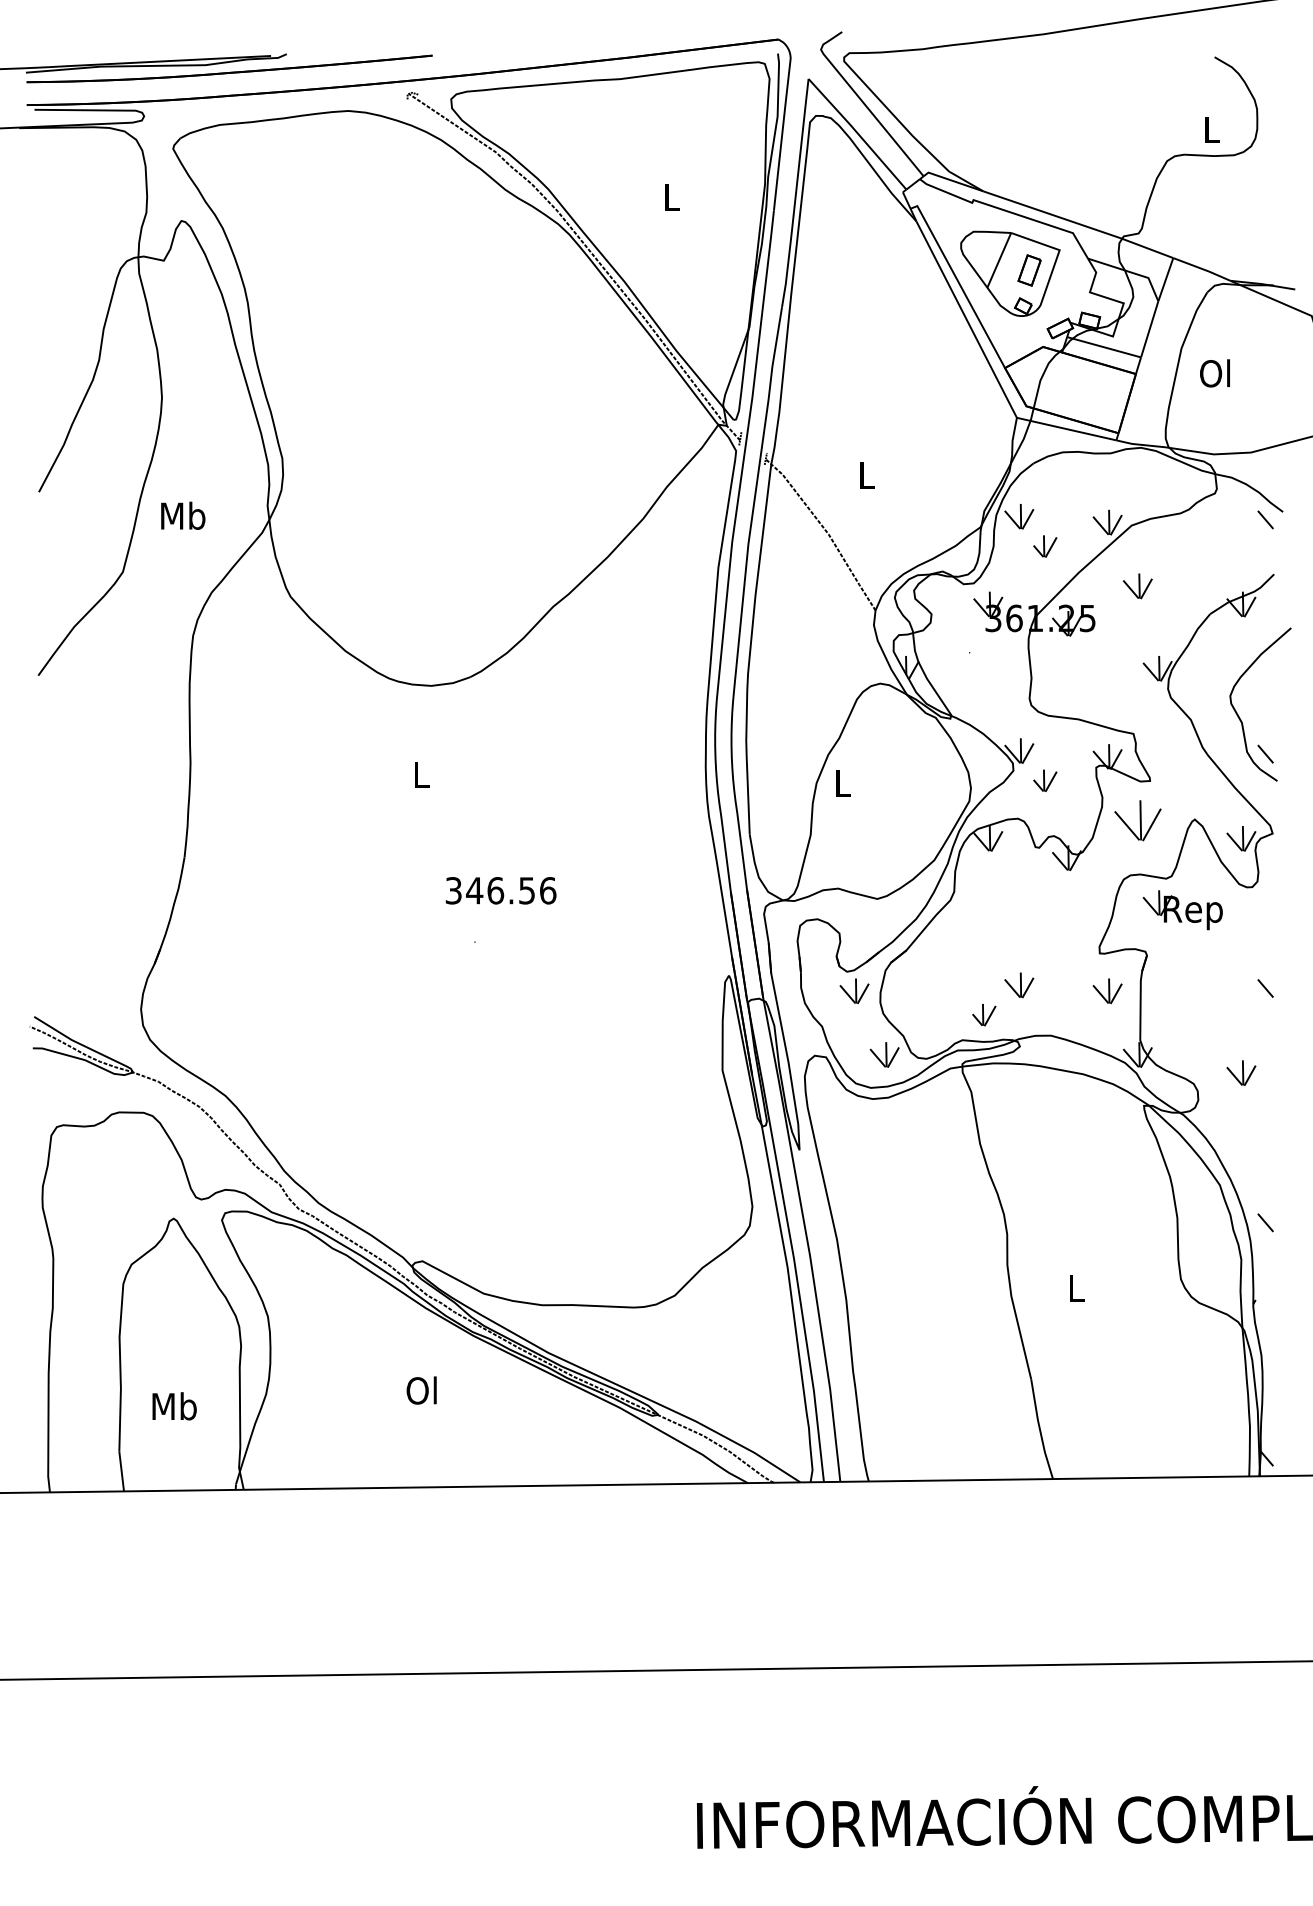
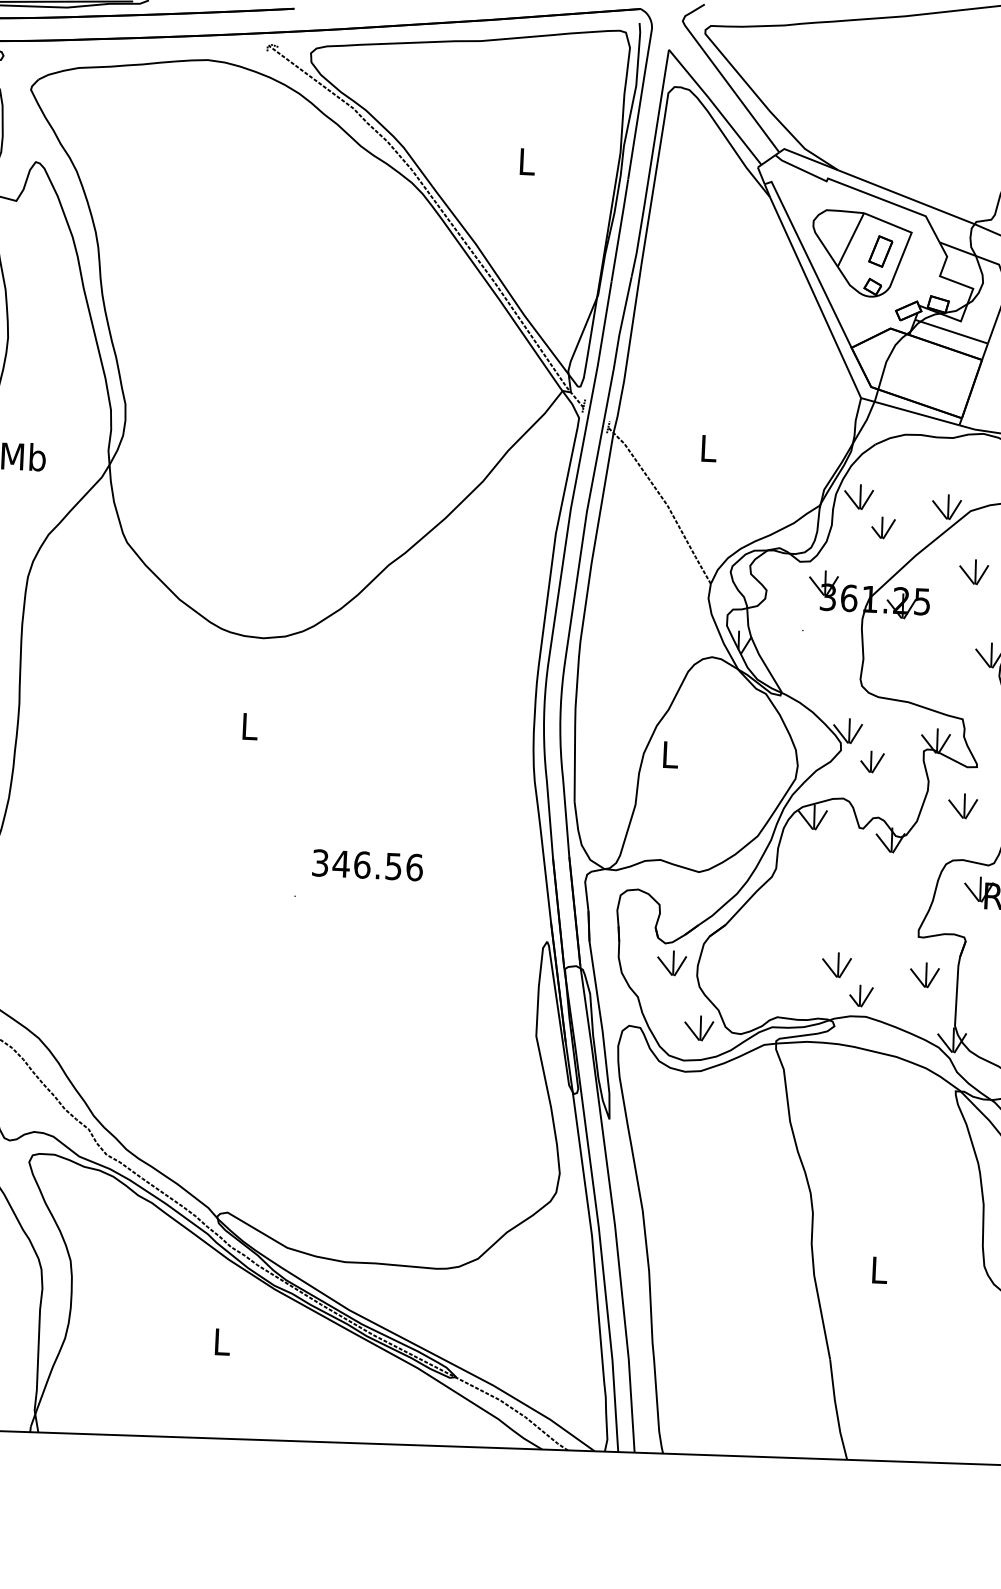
part: (1137, 820) -> (962, 806), size x0.62
text: (500, 890) -> (367, 865), moved
part: (984, 1015) -> (861, 996), moved
text: (421, 1390) -> (220, 1341), Ol -> L

